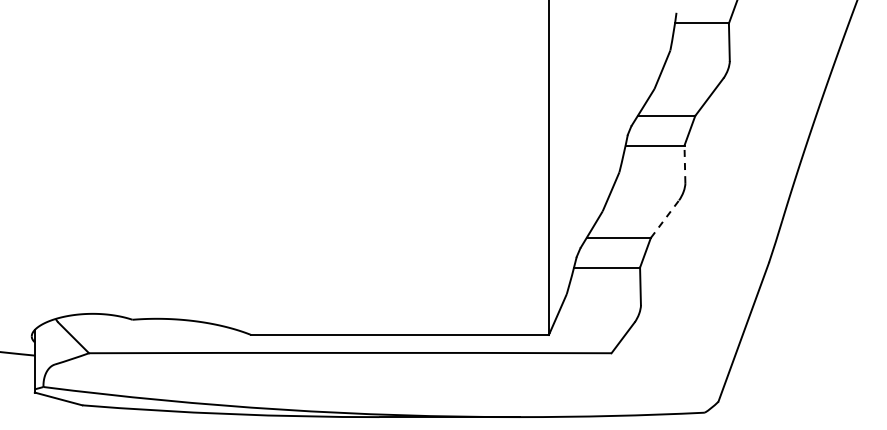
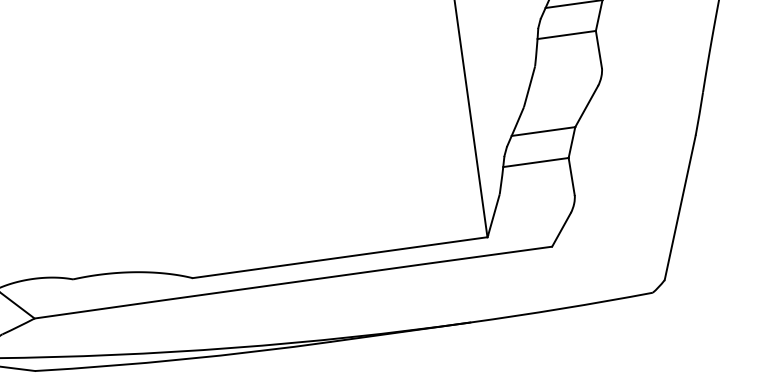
line: (684, 164) -> (598, 49), dashed -> solid
line: (664, 219) -> (586, 106), dashed -> solid

